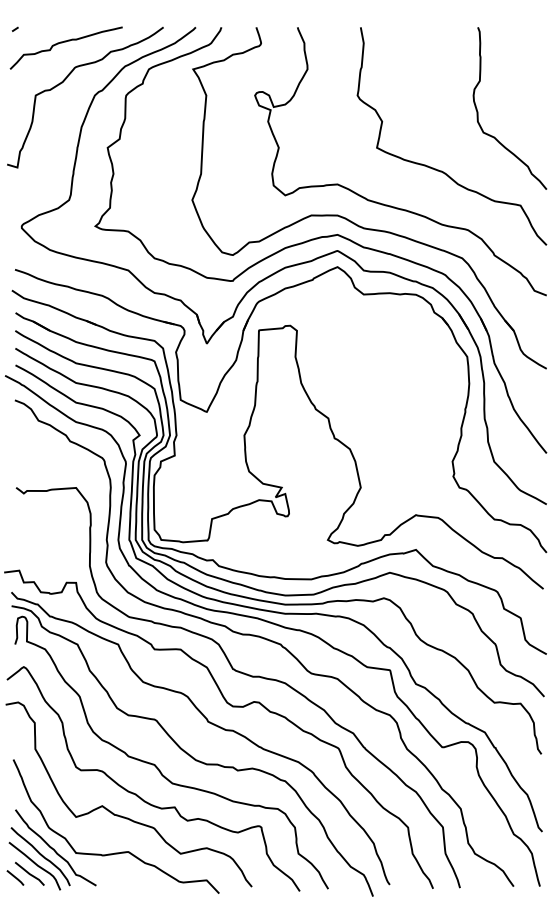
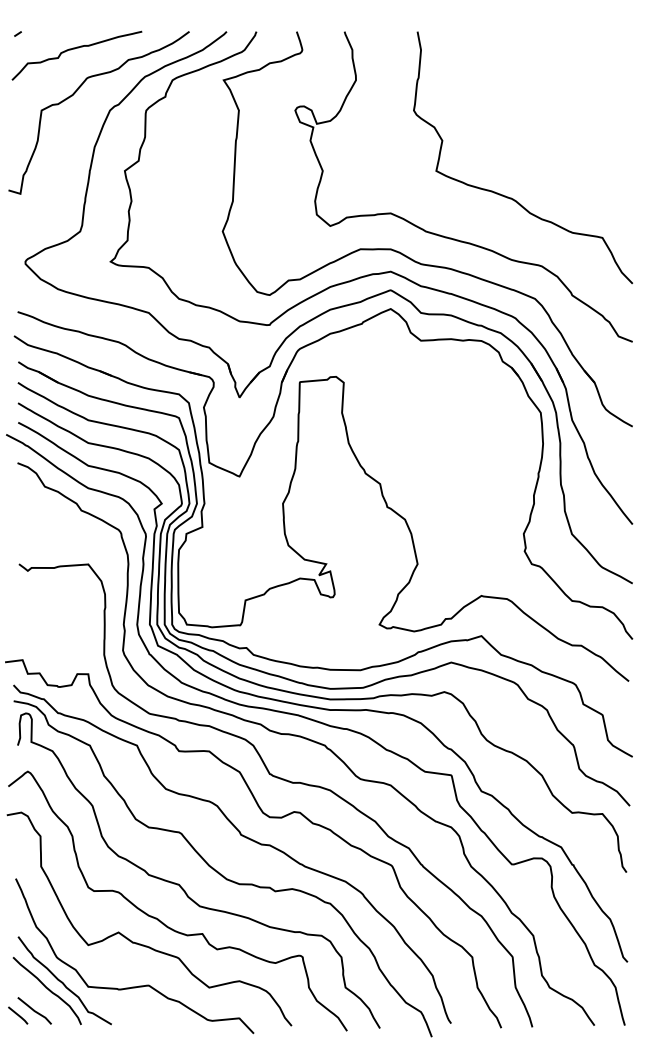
curve: (478, 111) -> (553, 128), removed
curve: (35, 864) -> (41, 1000), removed

